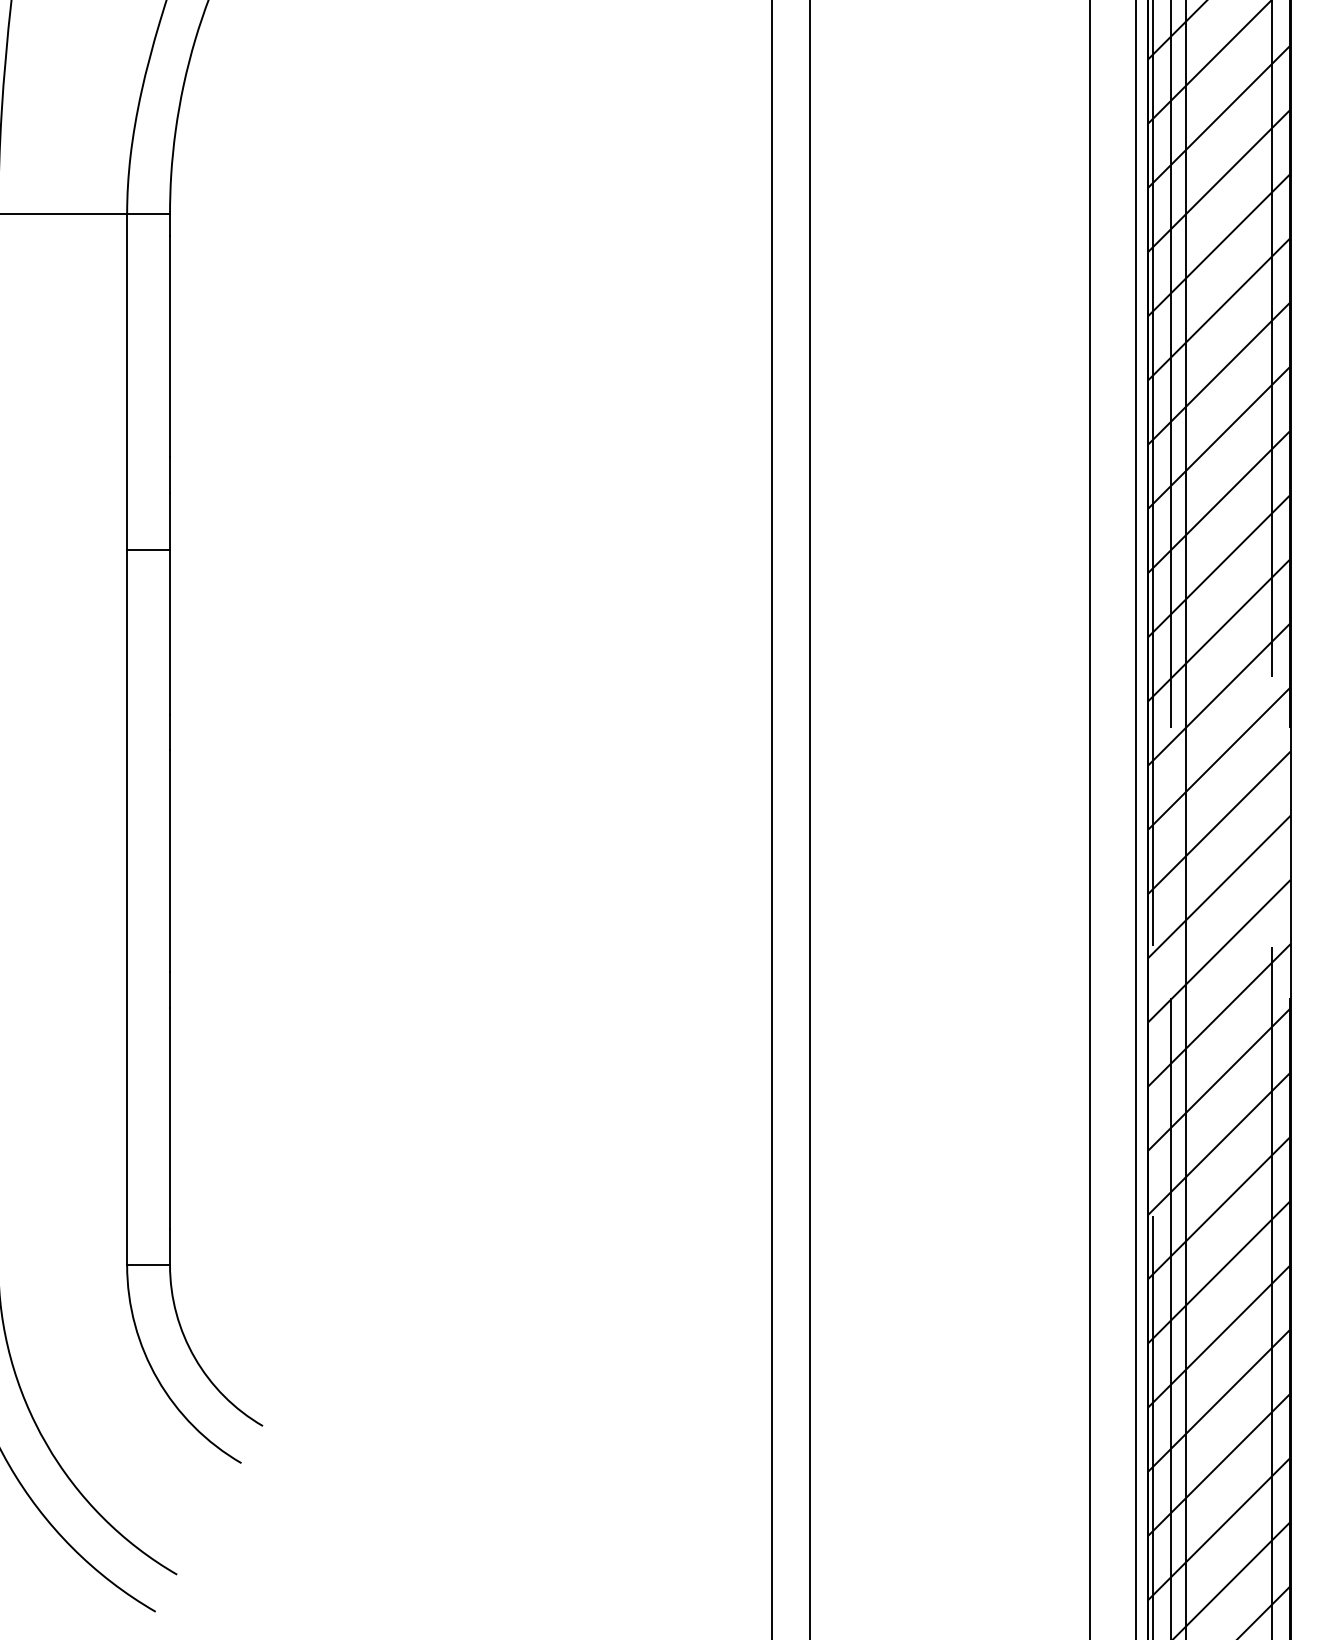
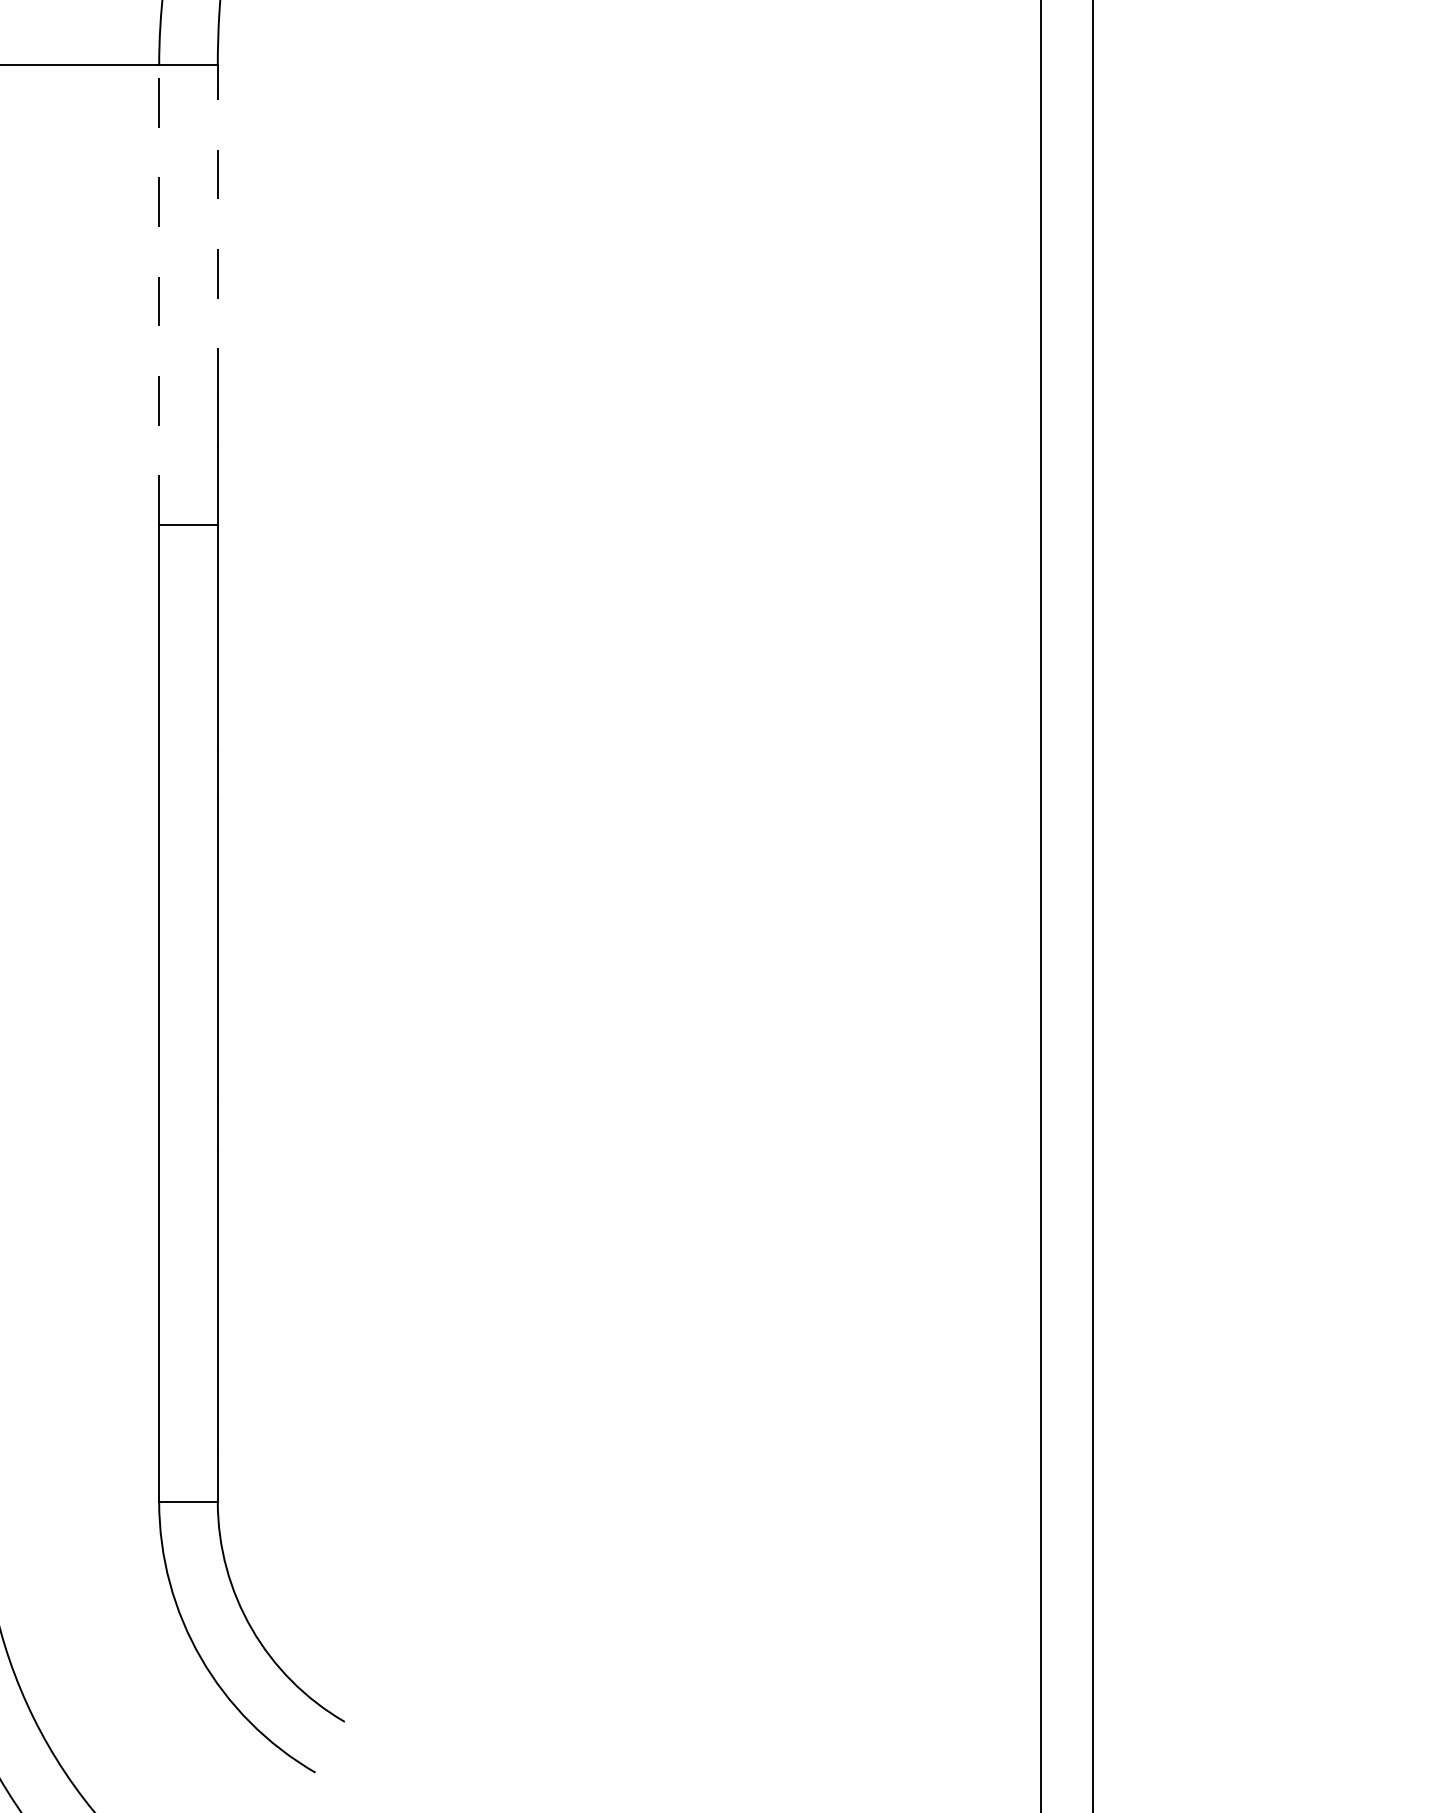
line: (170, 346) -> (218, 246), solid -> dashed
line: (127, 381) -> (159, 294), solid -> dashed

